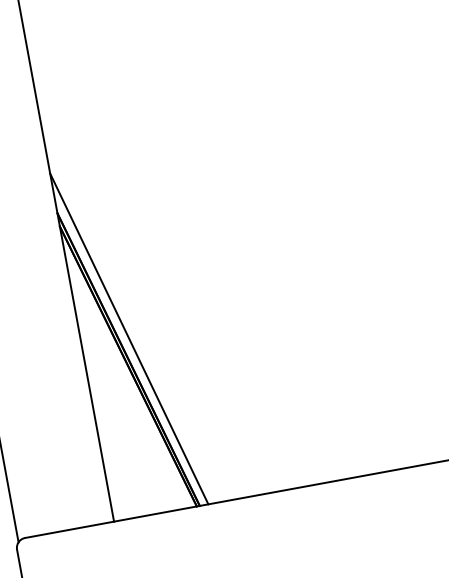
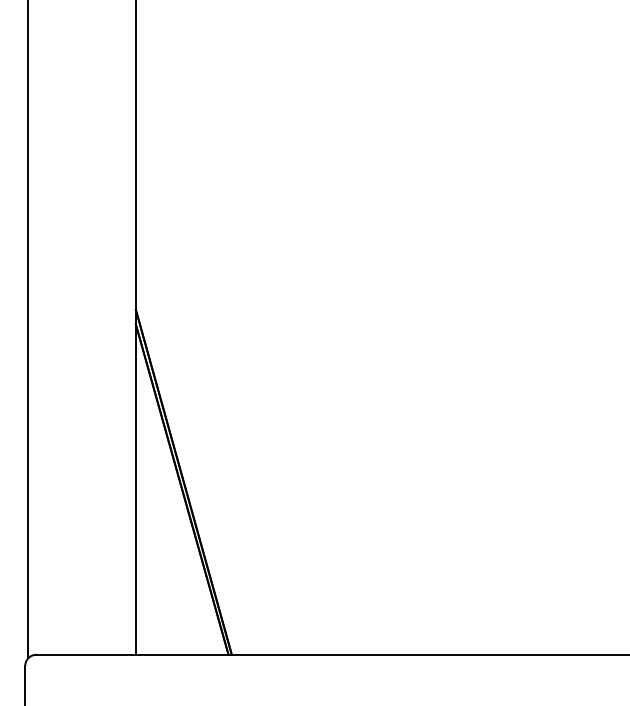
line: (129, 338) -> (188, 459), removed

